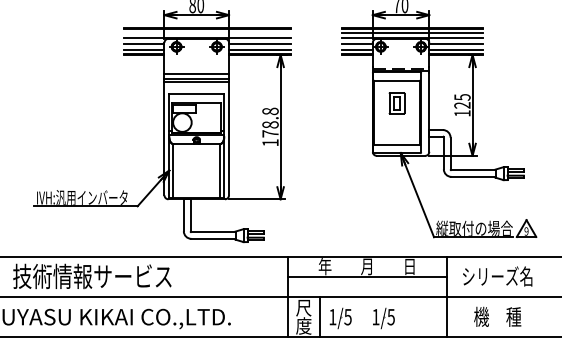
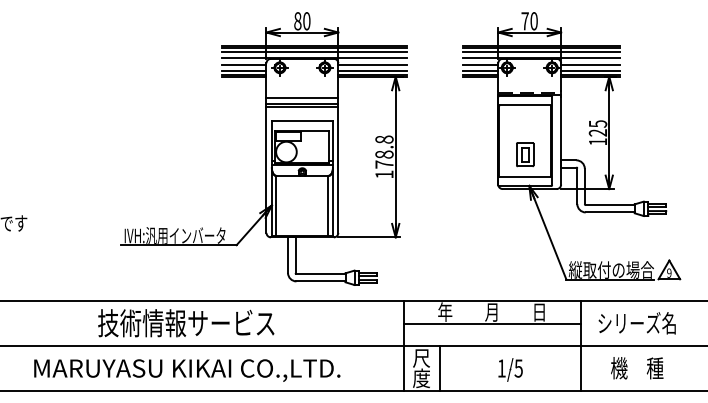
line: (207, 33) -> (314, 52), added
part: (397, 103) -> (525, 154), moved
part: (340, 318) -> (462, 369), removed

